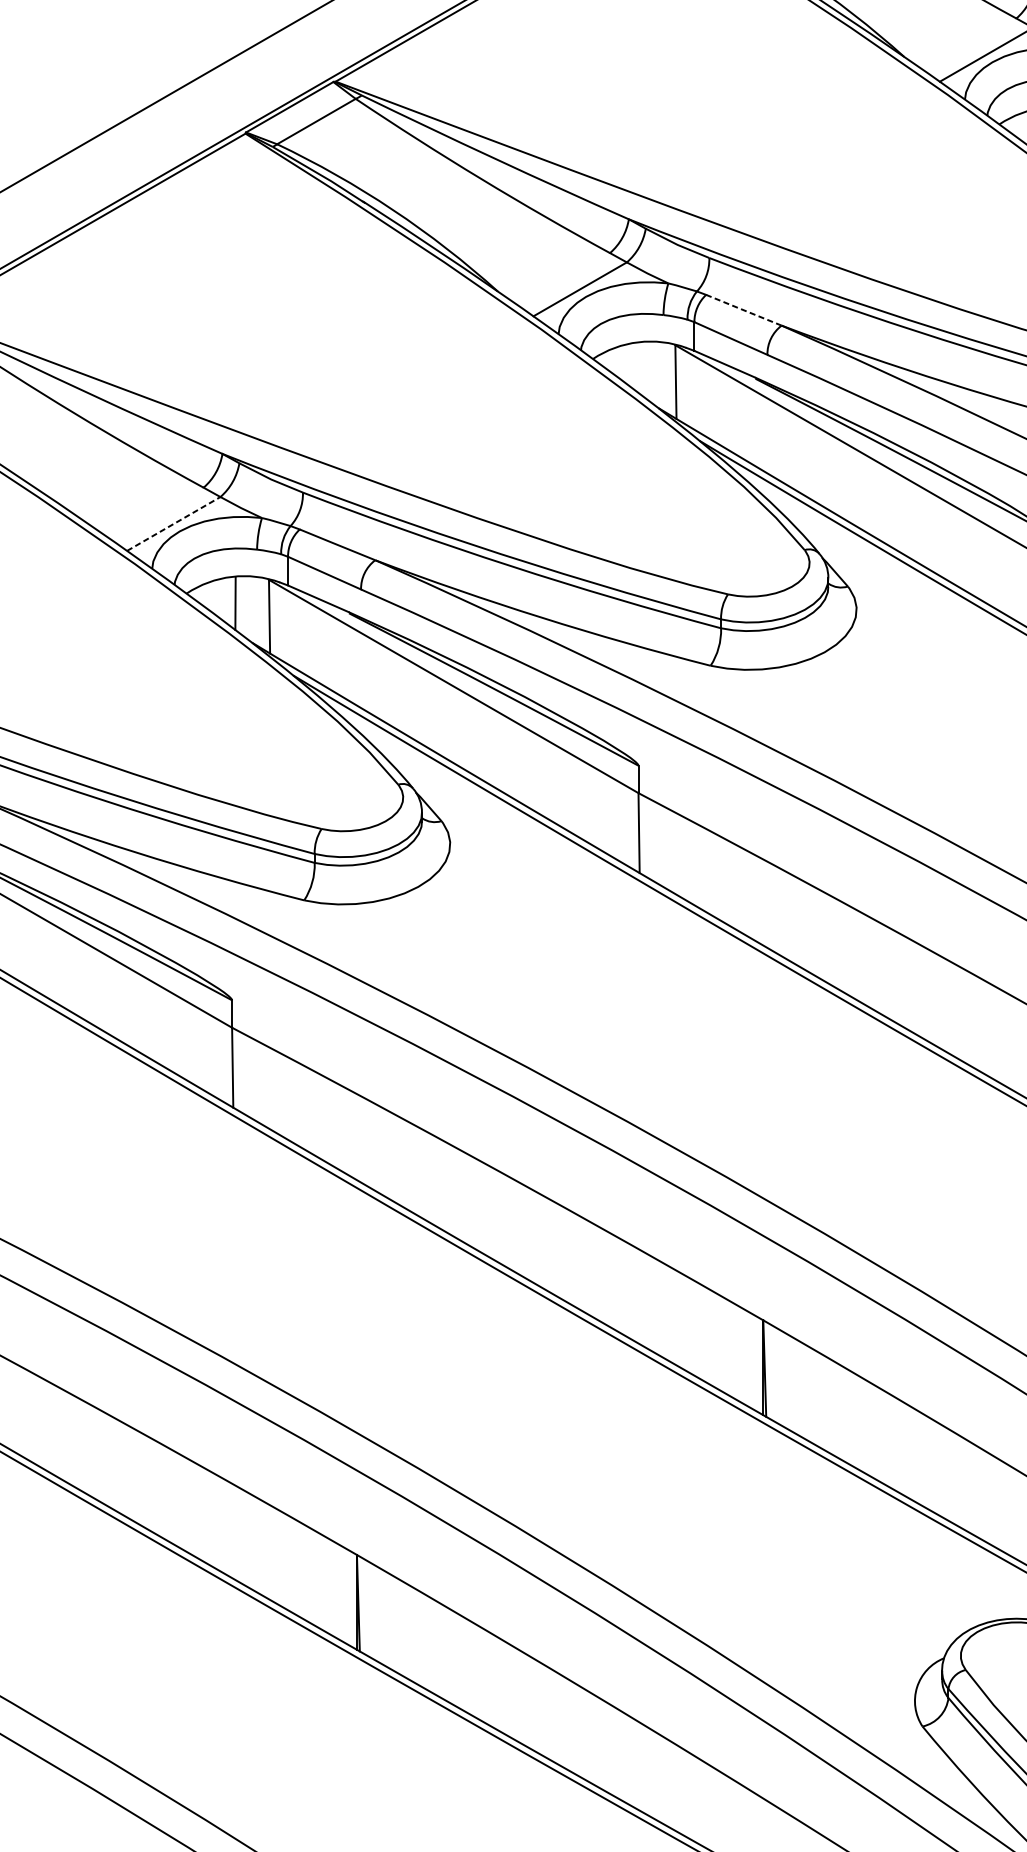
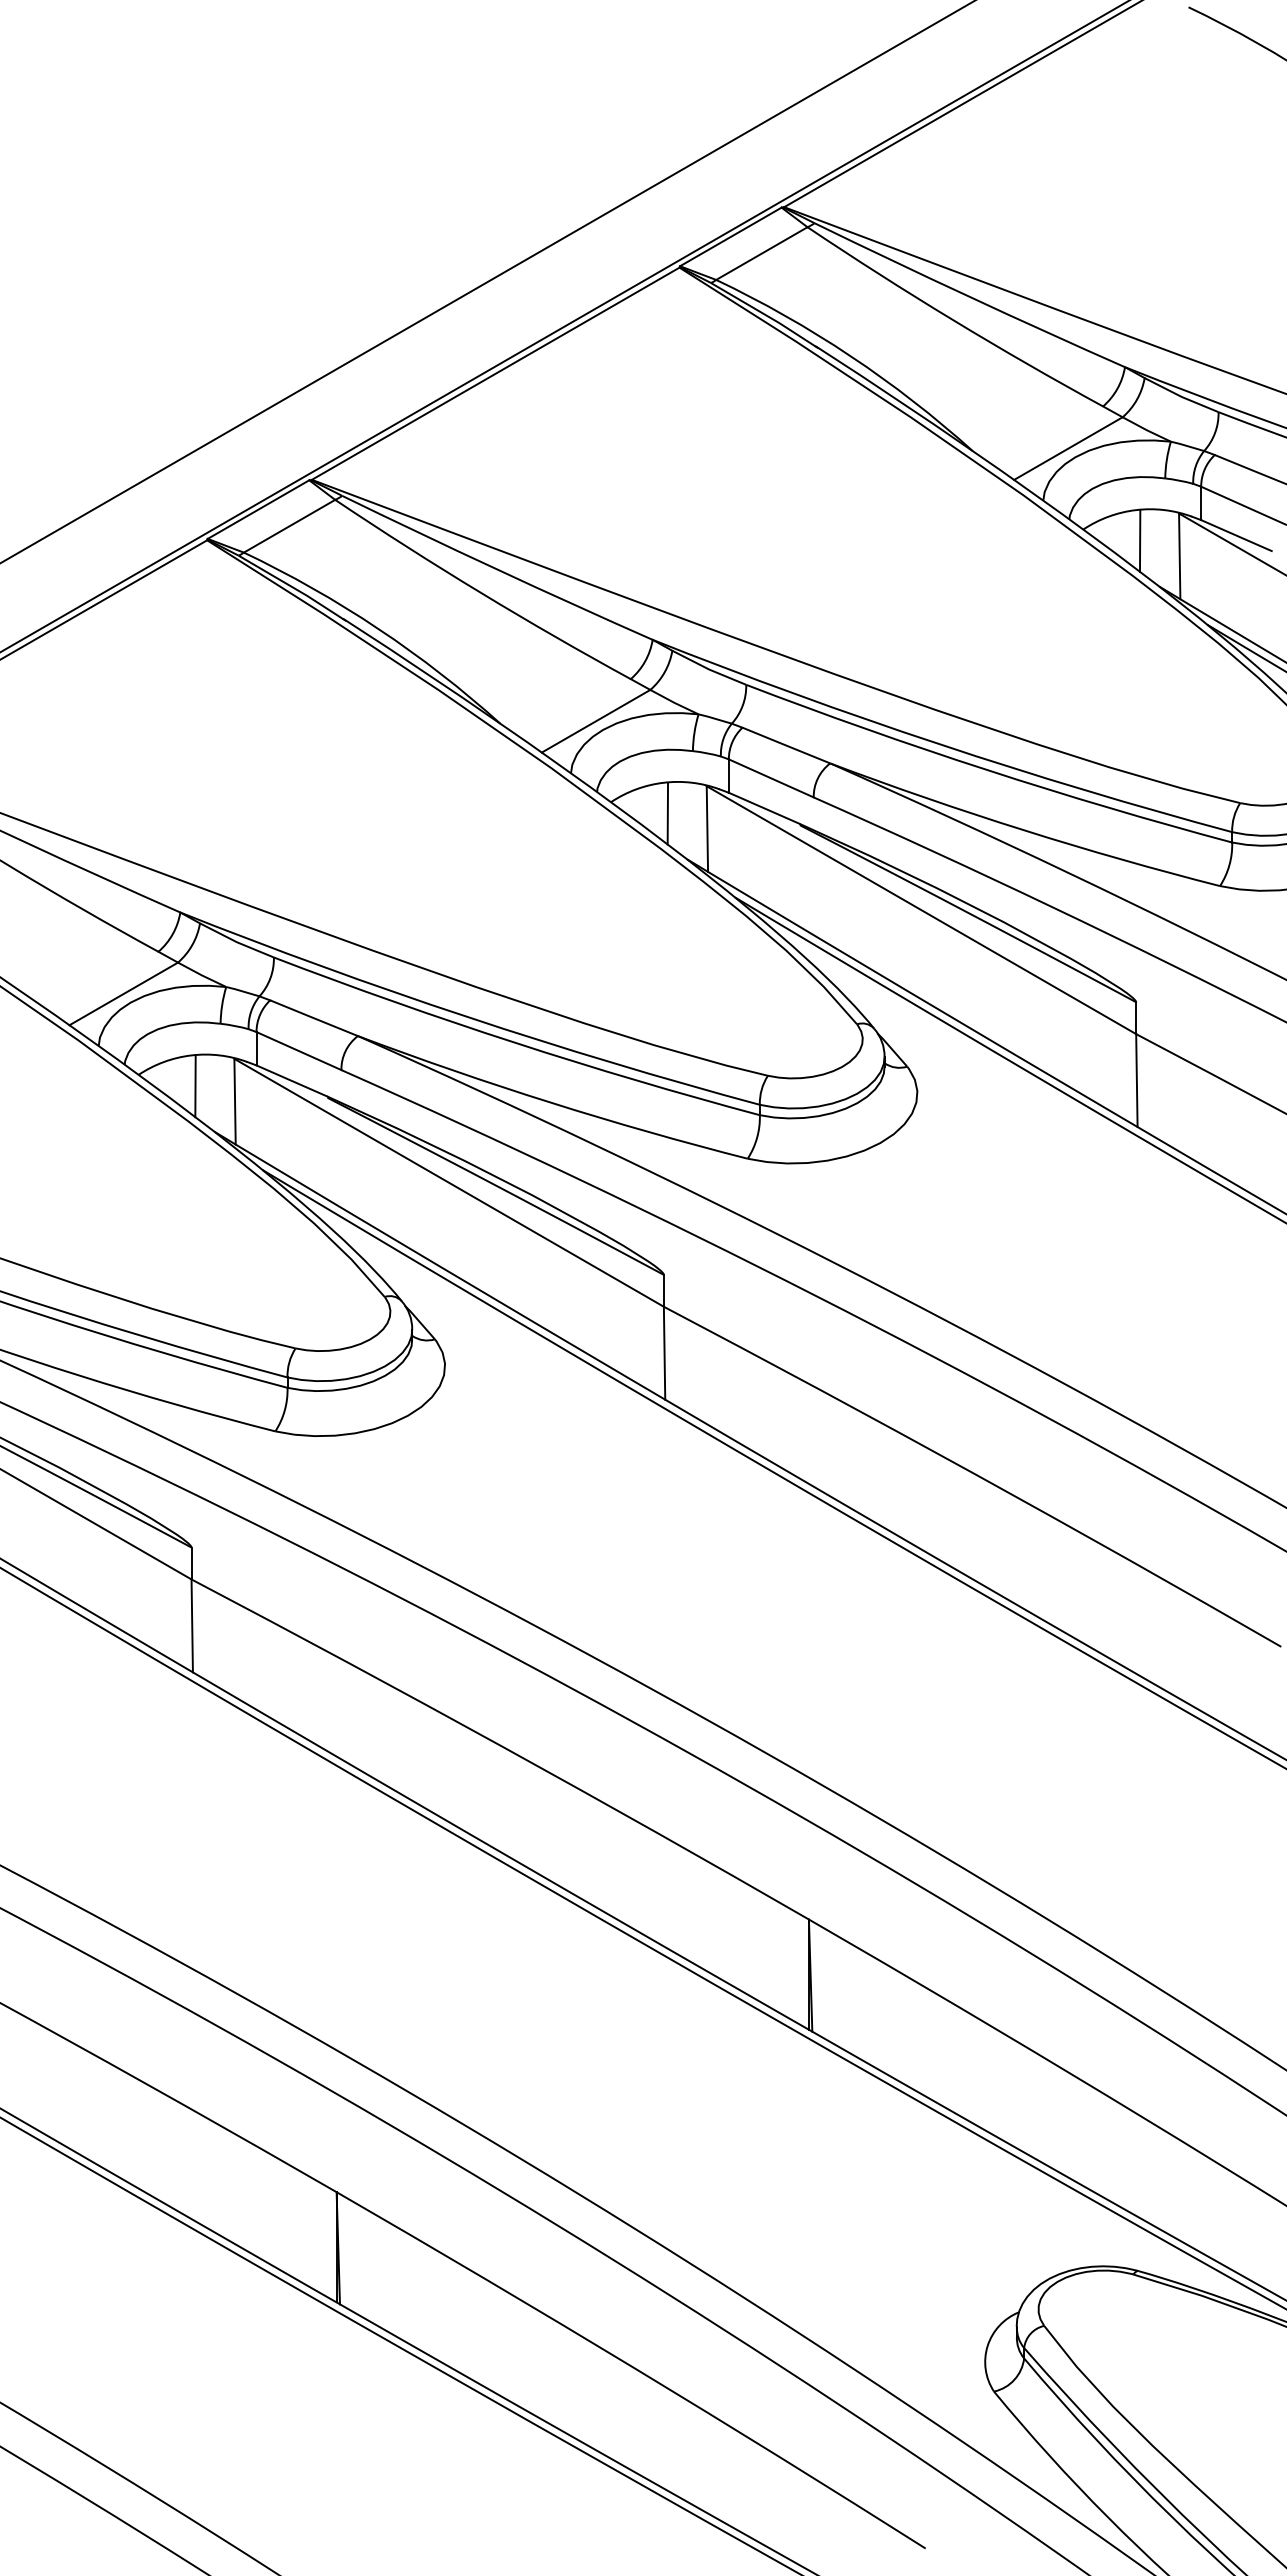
line: (743, 310) -> (785, 745), dashed -> solid
line: (641, 368) -> (667, 813), added
line: (173, 523) -> (123, 993), dashed -> solid

